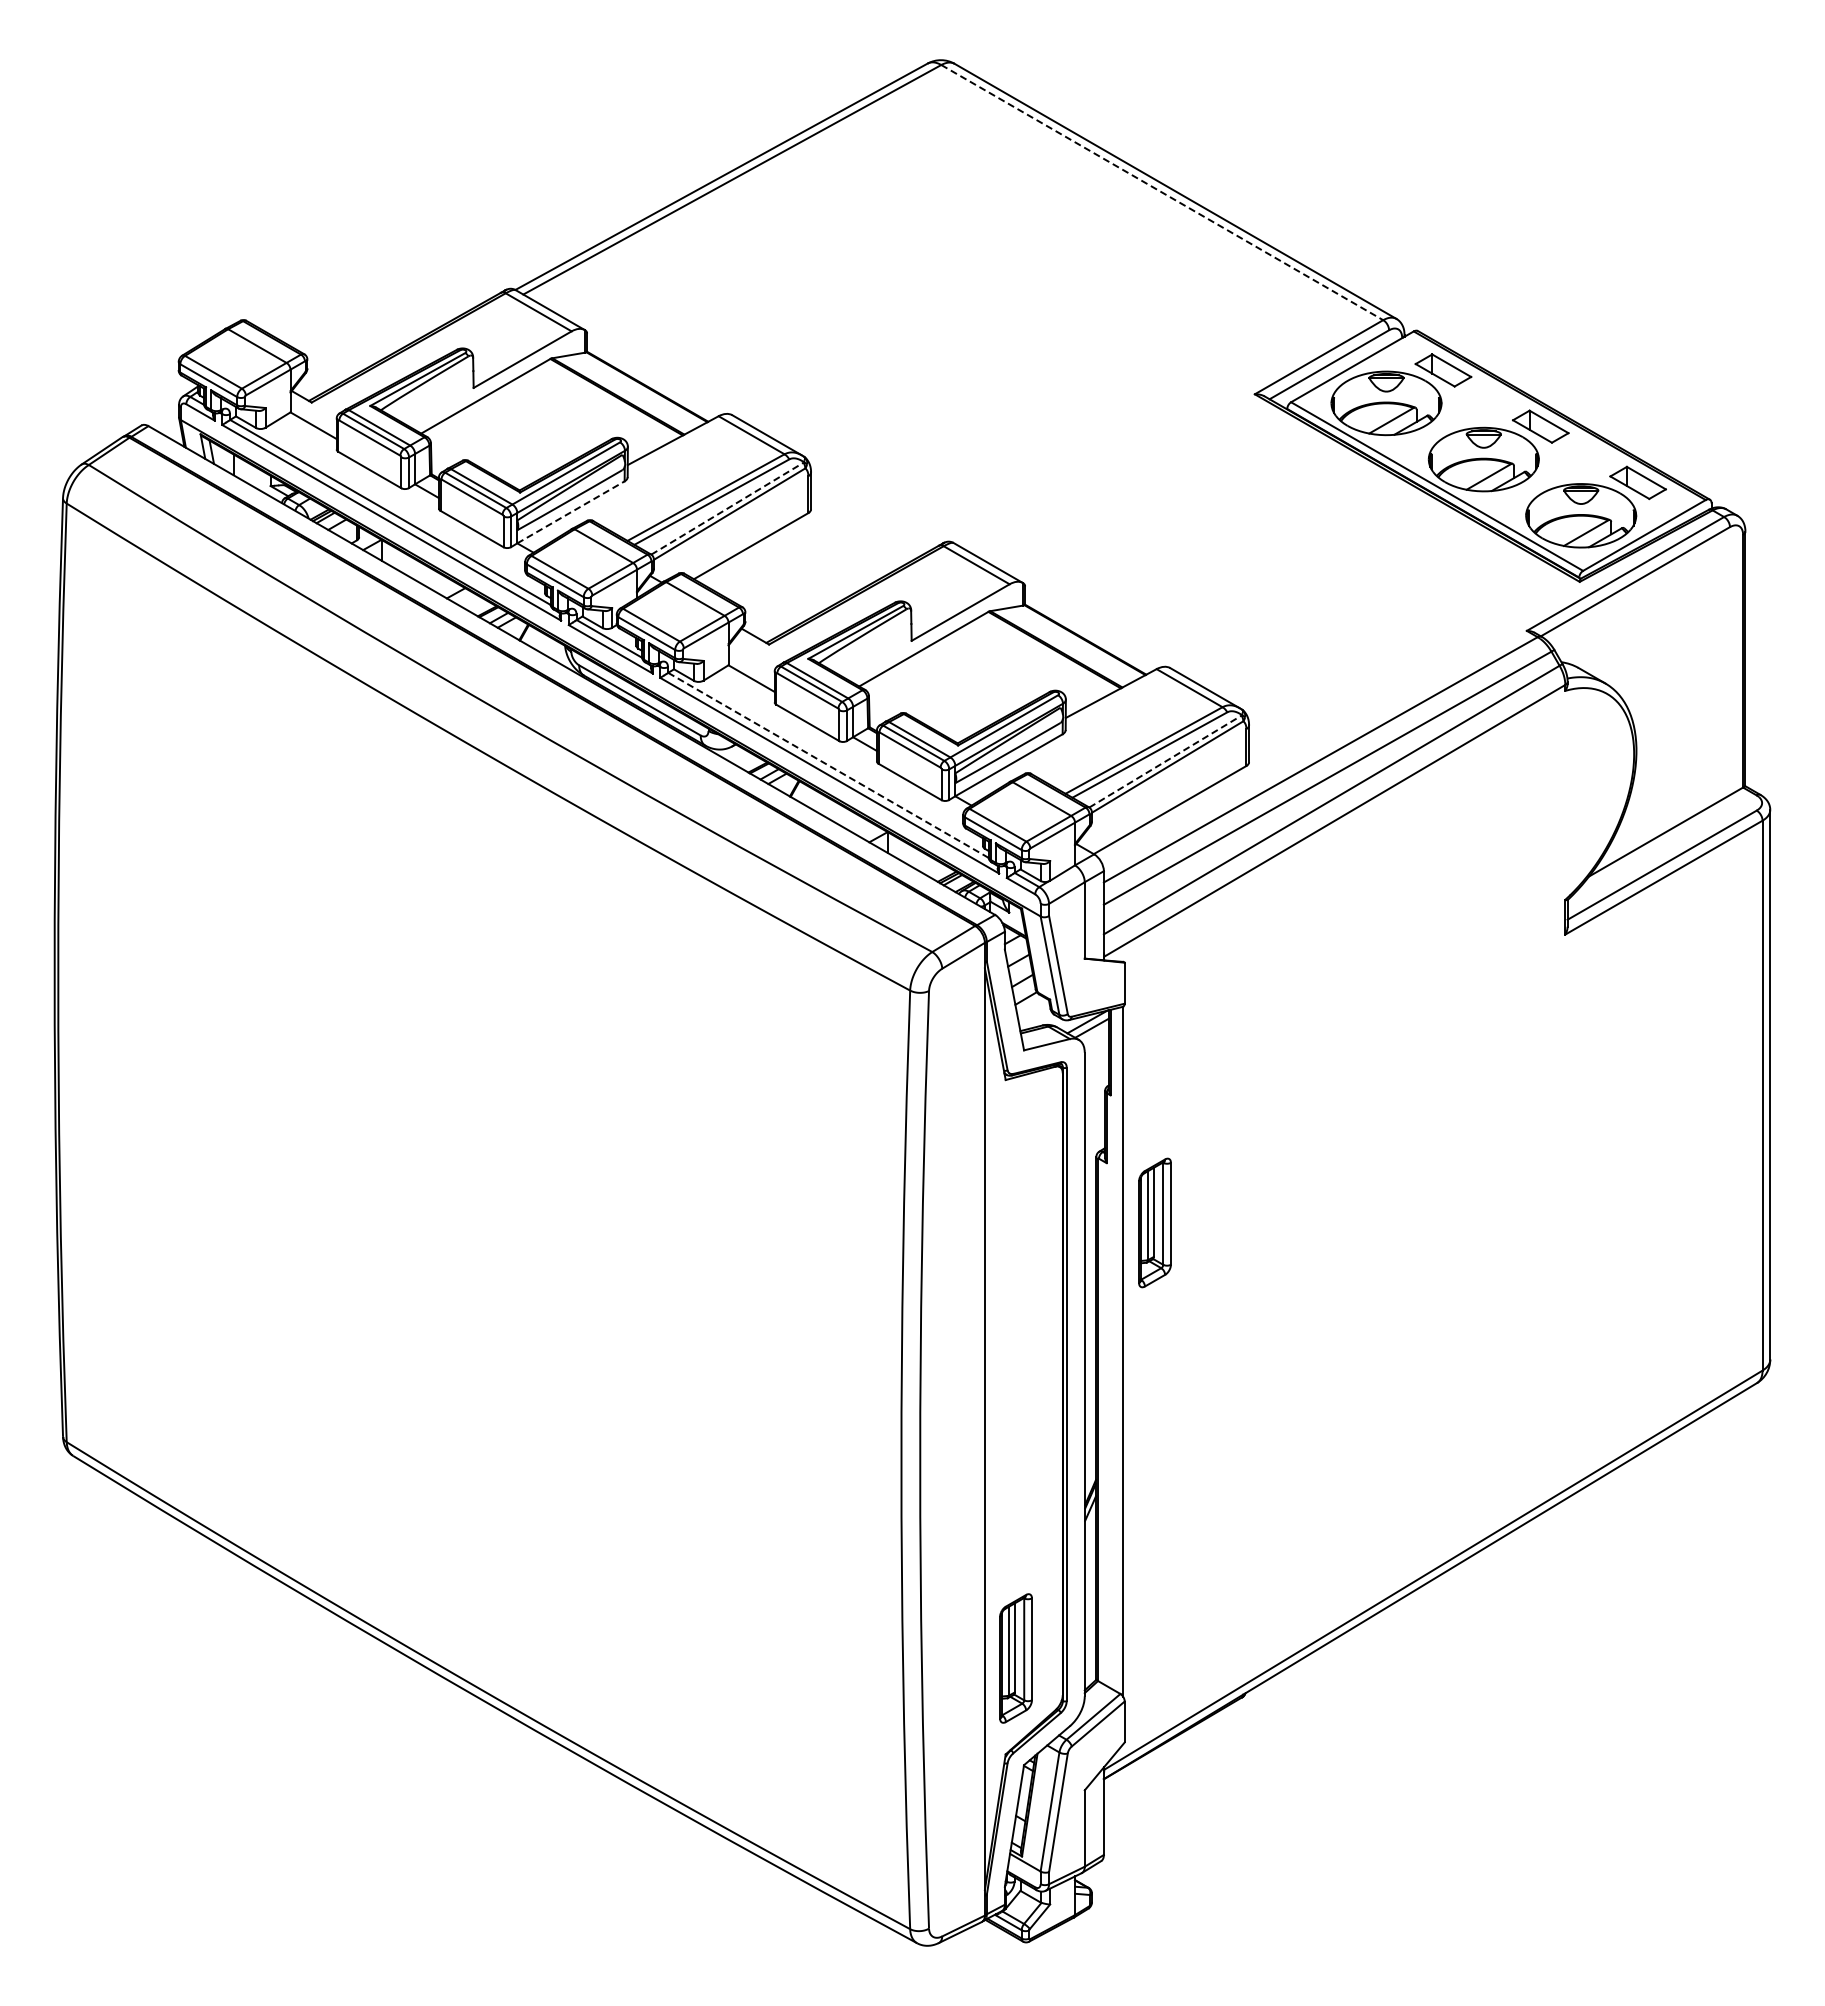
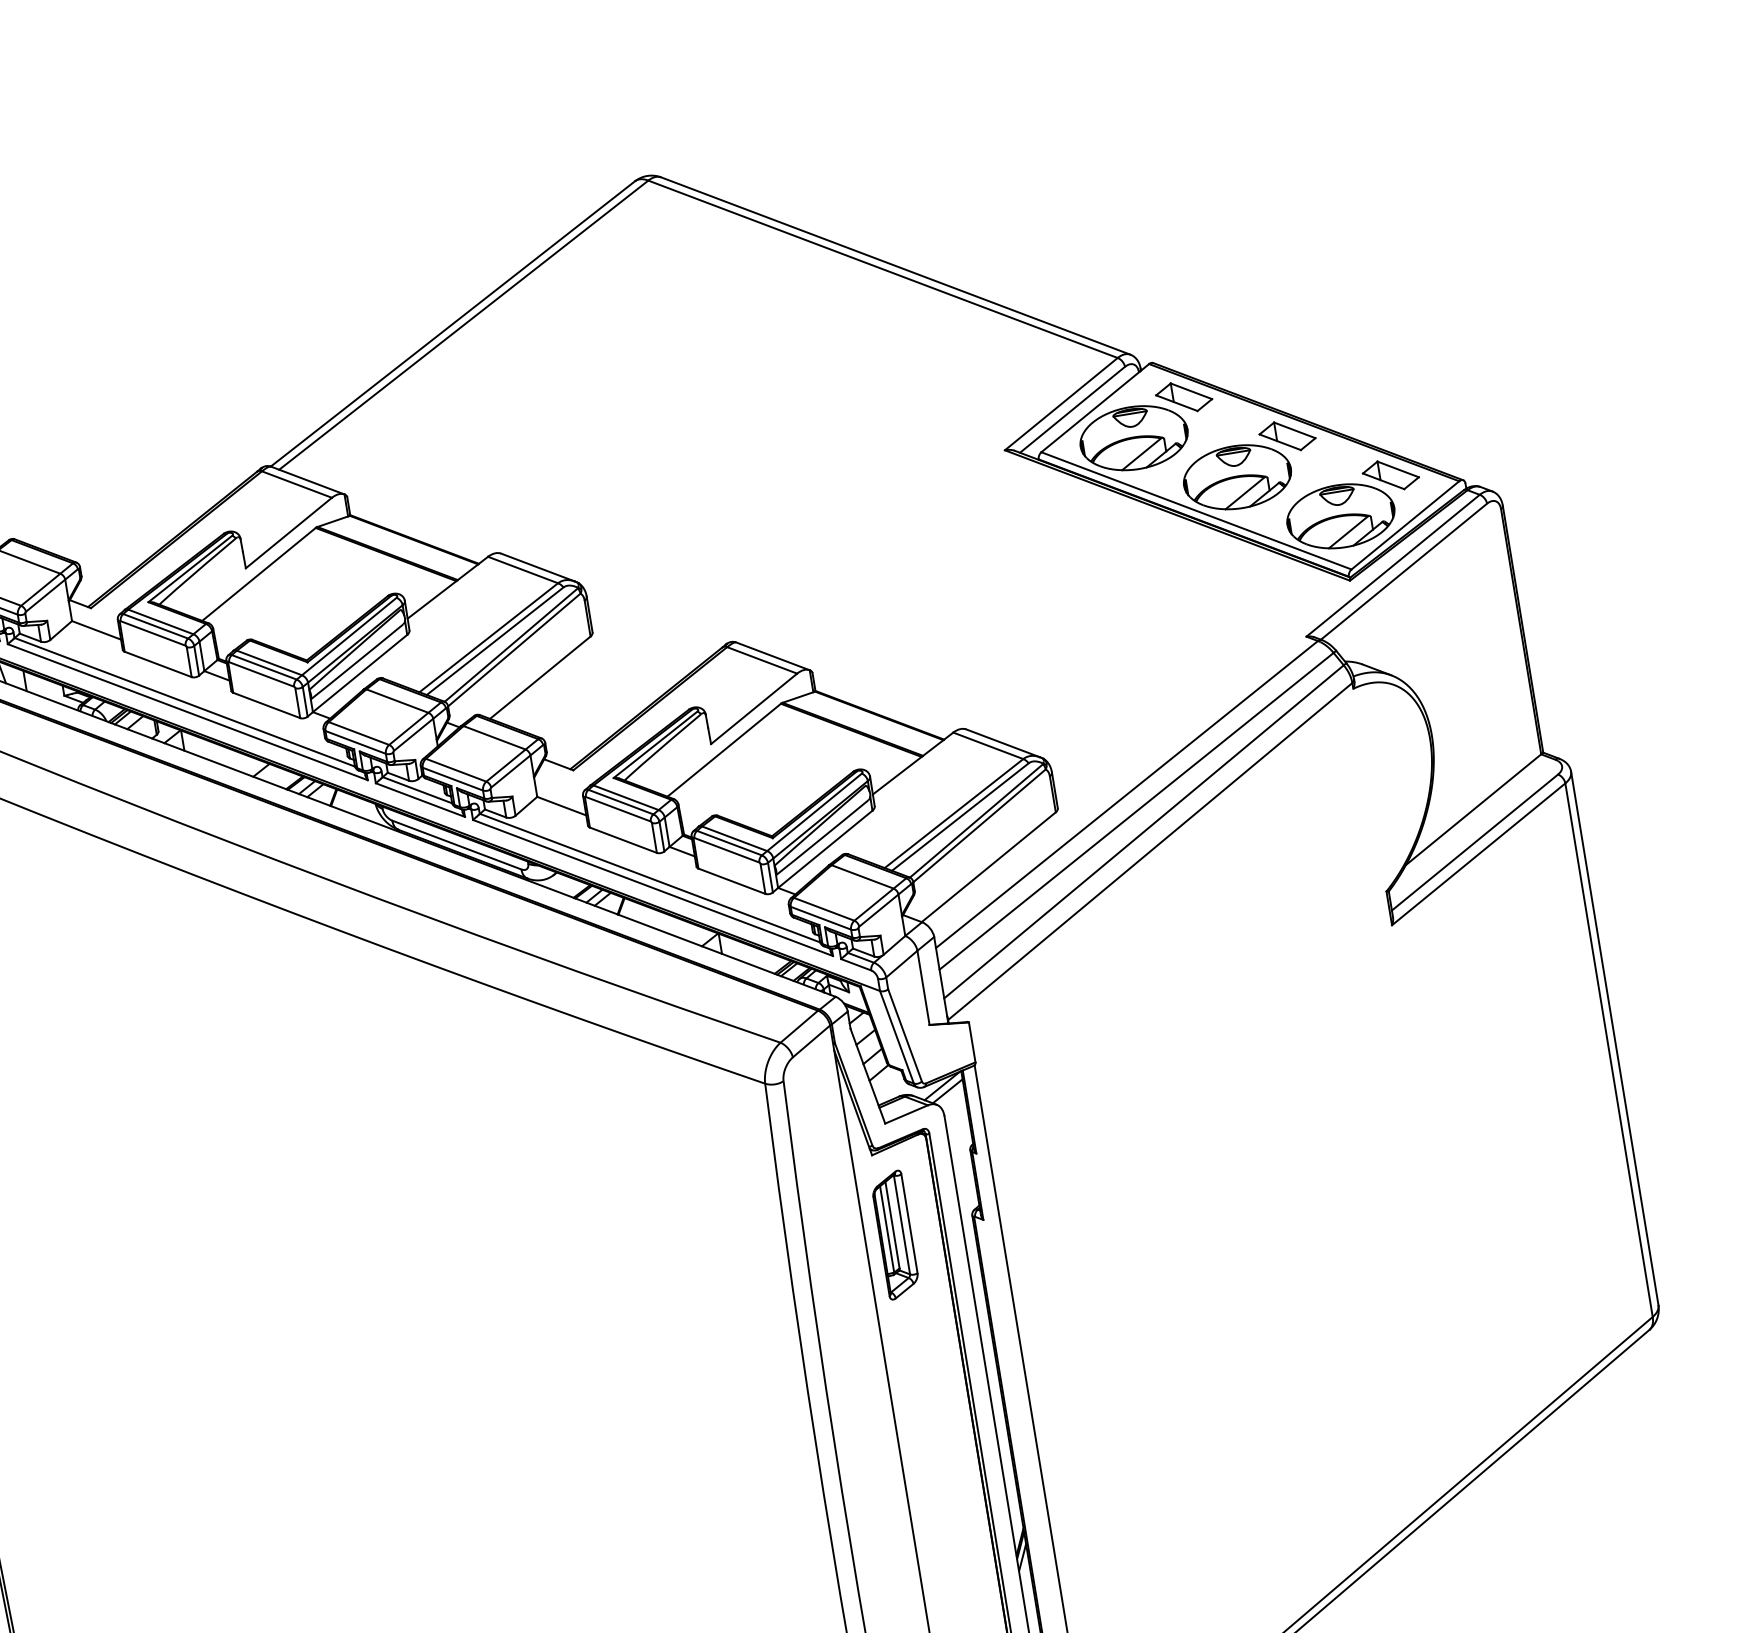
line: (1162, 192) -> (883, 269), dashed -> solid
line: (727, 508) -> (511, 644), dashed -> solid
line: (570, 512) -> (359, 673), dashed -> solid
line: (1165, 761) -> (976, 820), dashed -> solid
line: (828, 765) -> (650, 878), dashed -> solid
part: (1154, 1222) -> (894, 1234), moved

